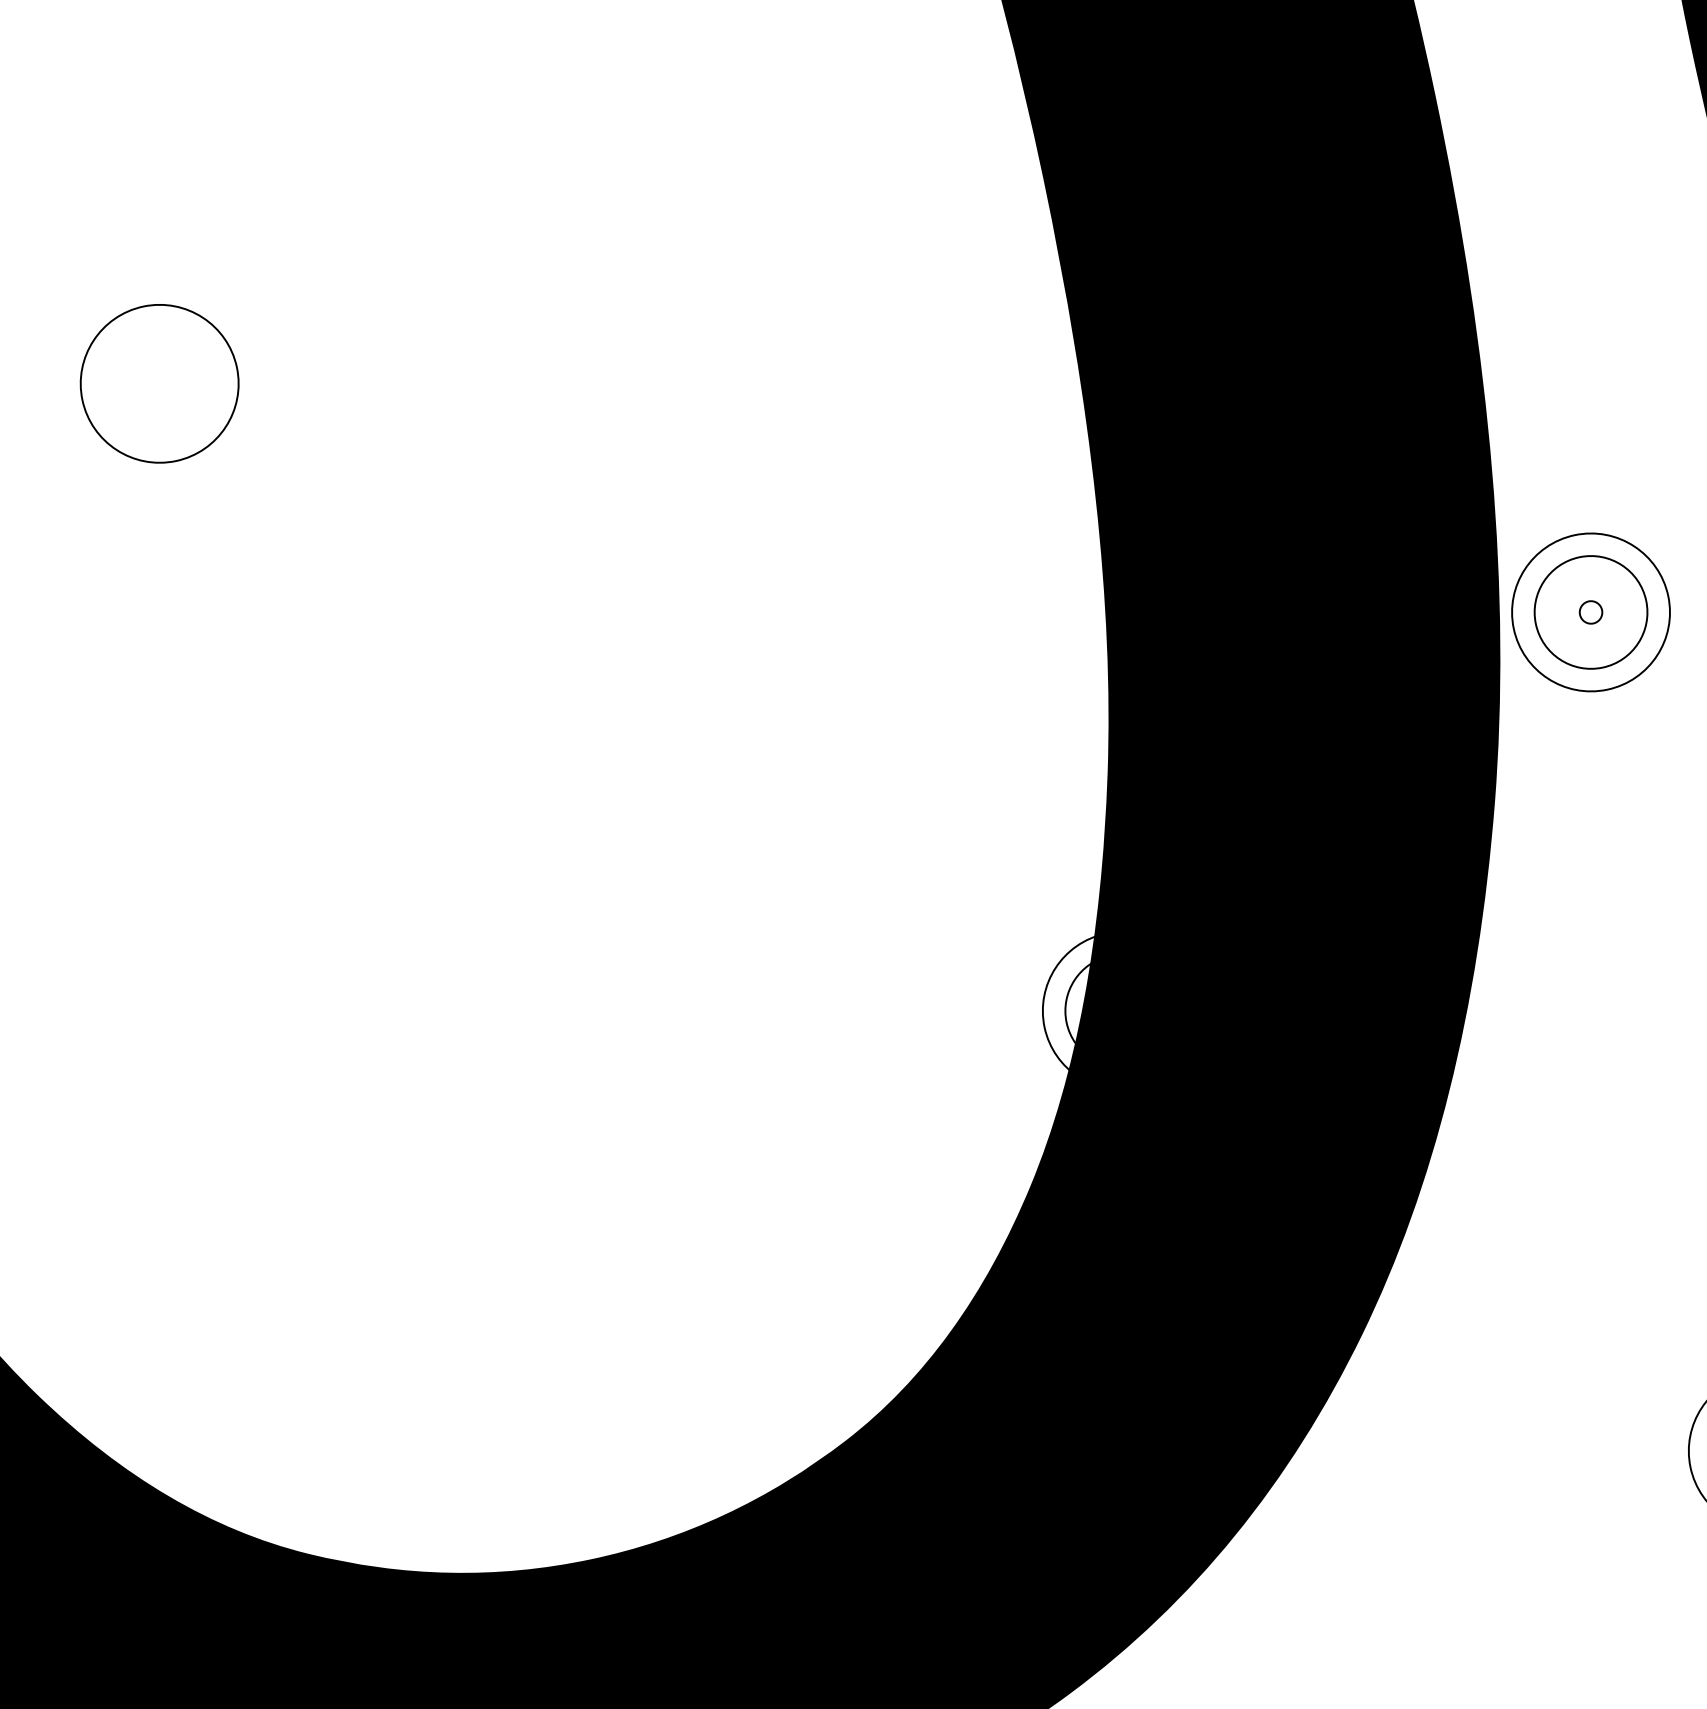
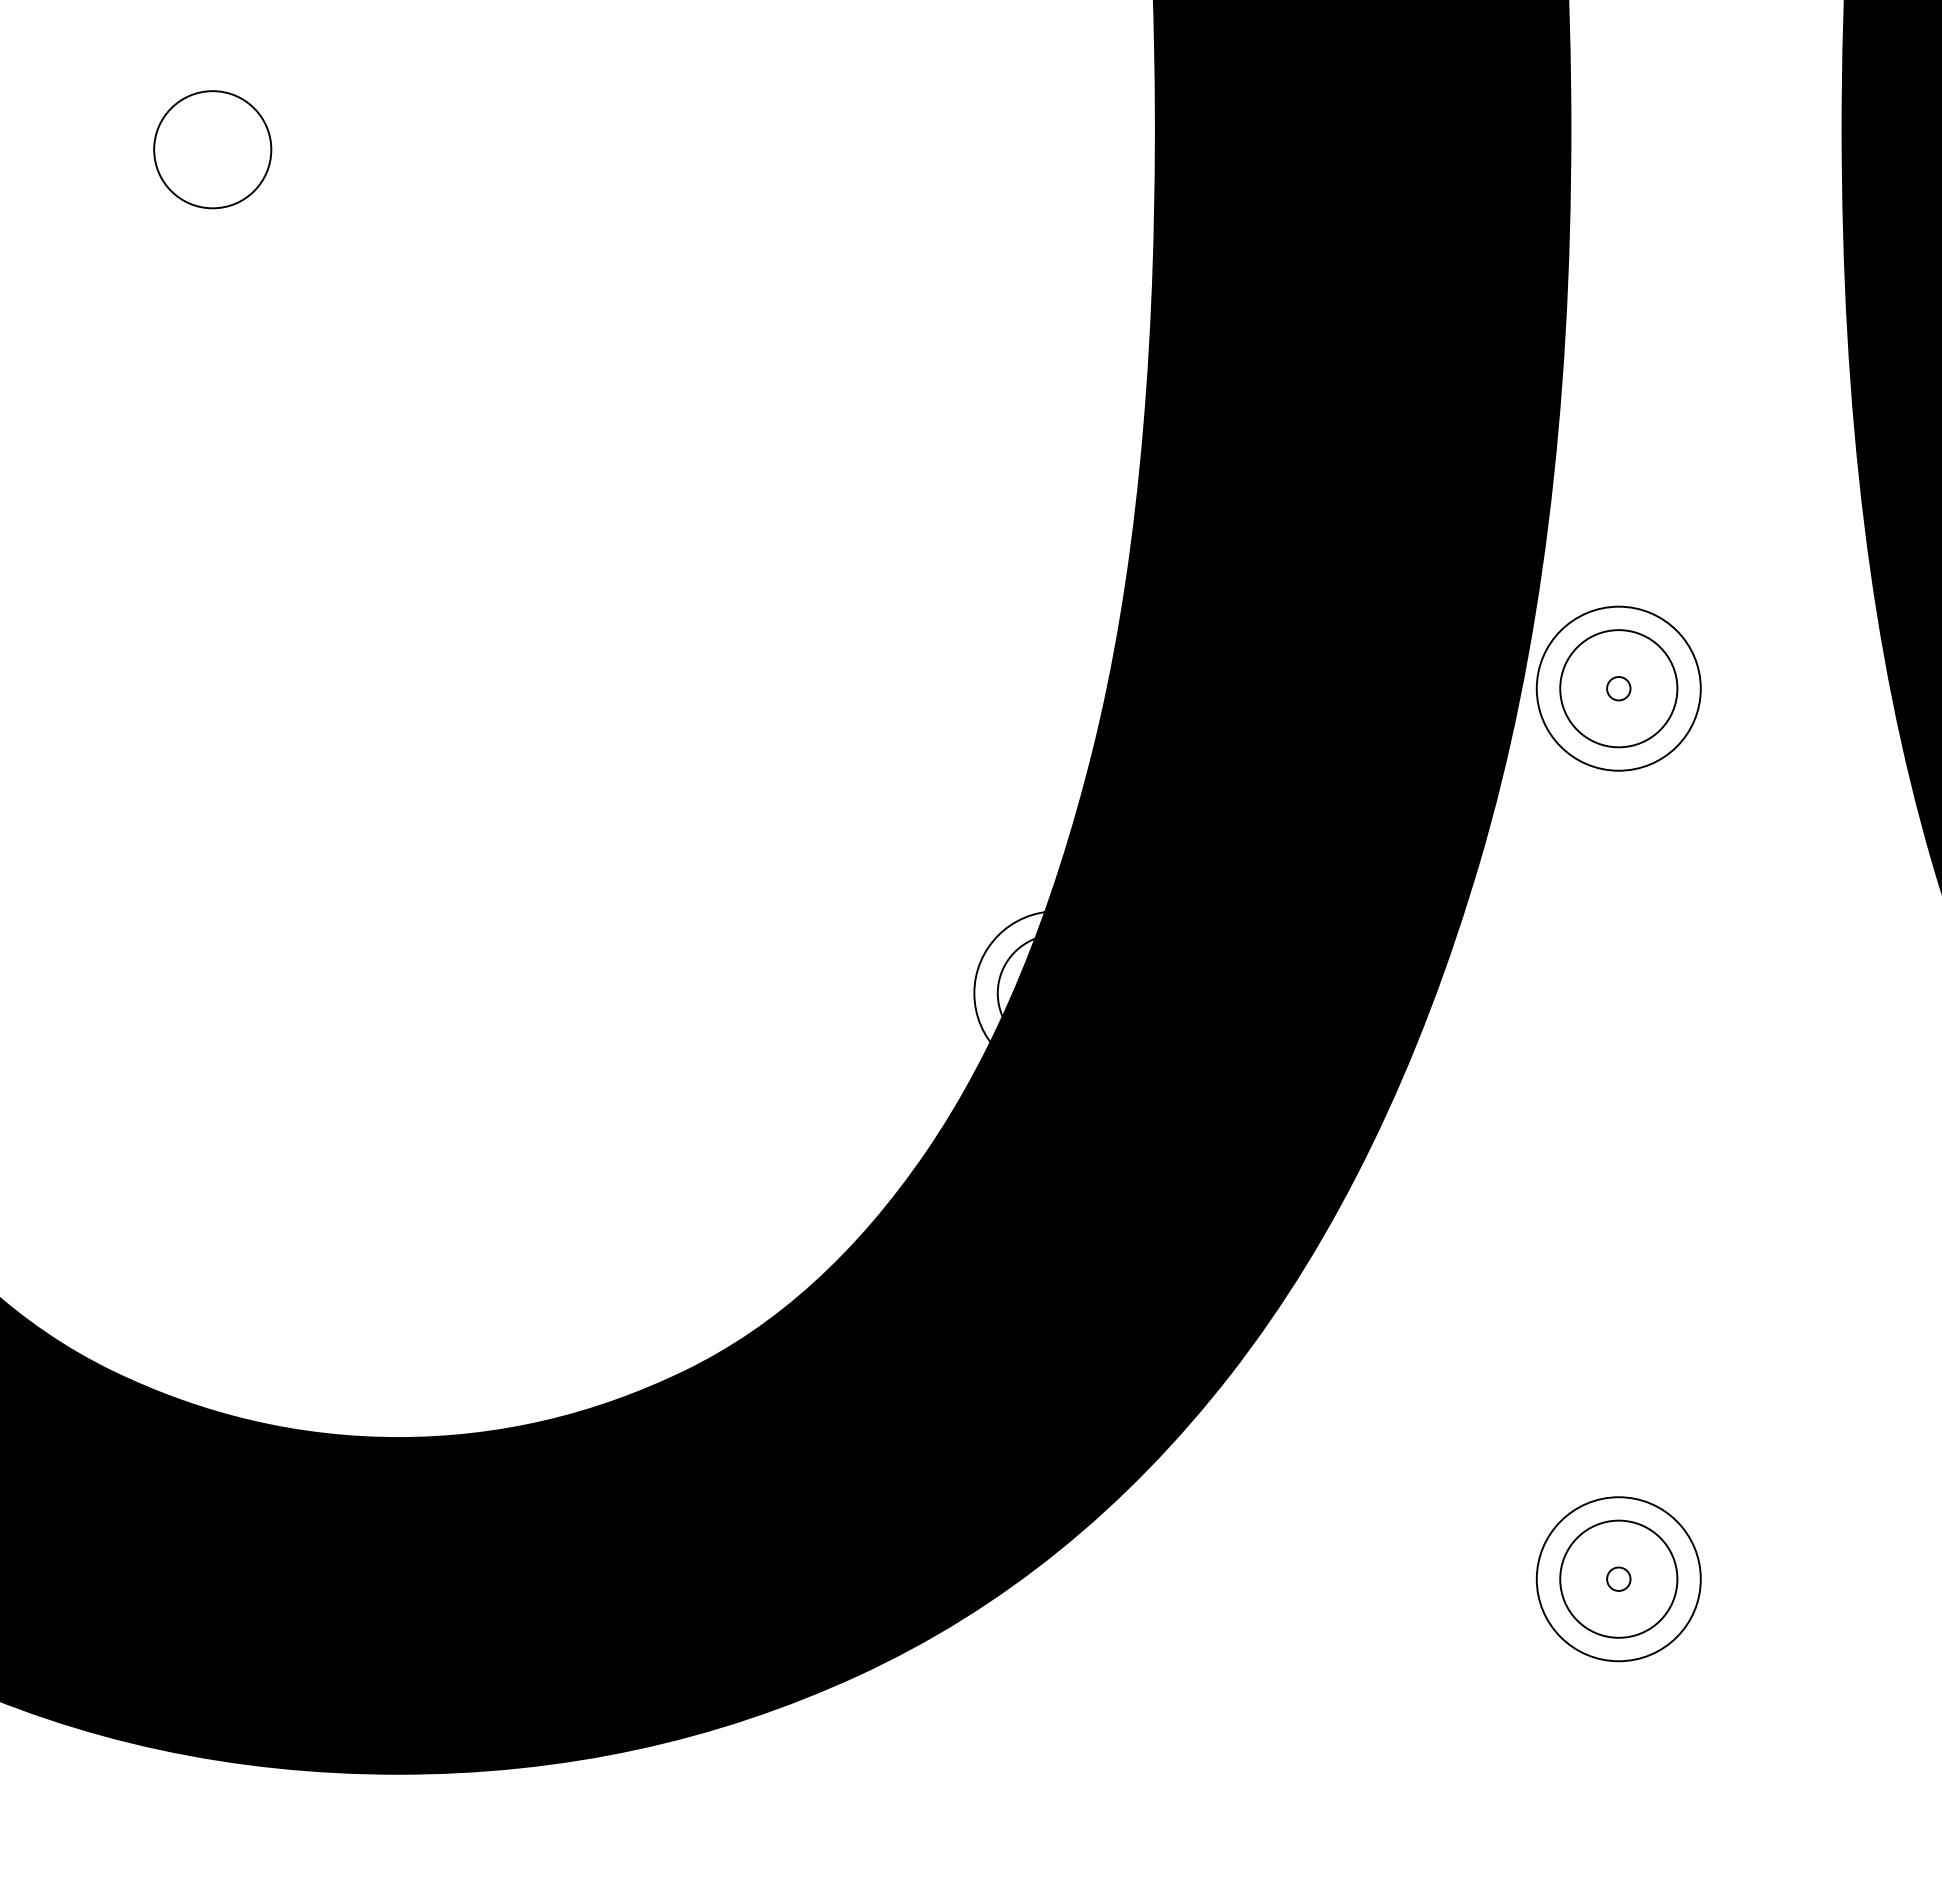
part: (159, 383) -> (212, 149), size x0.71

